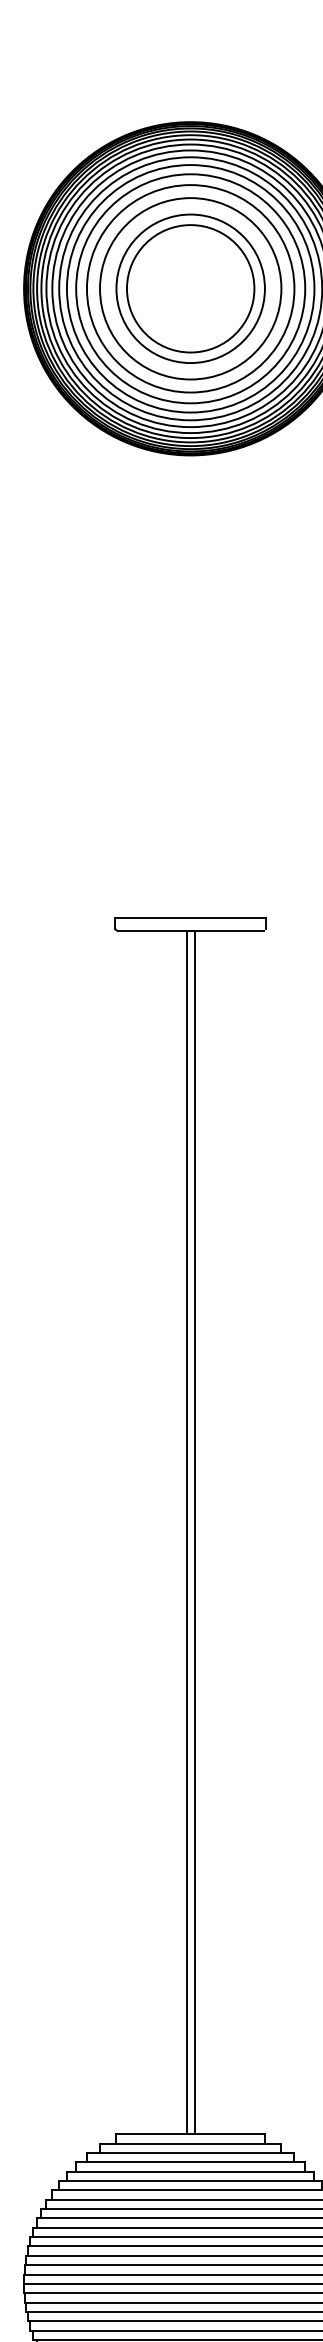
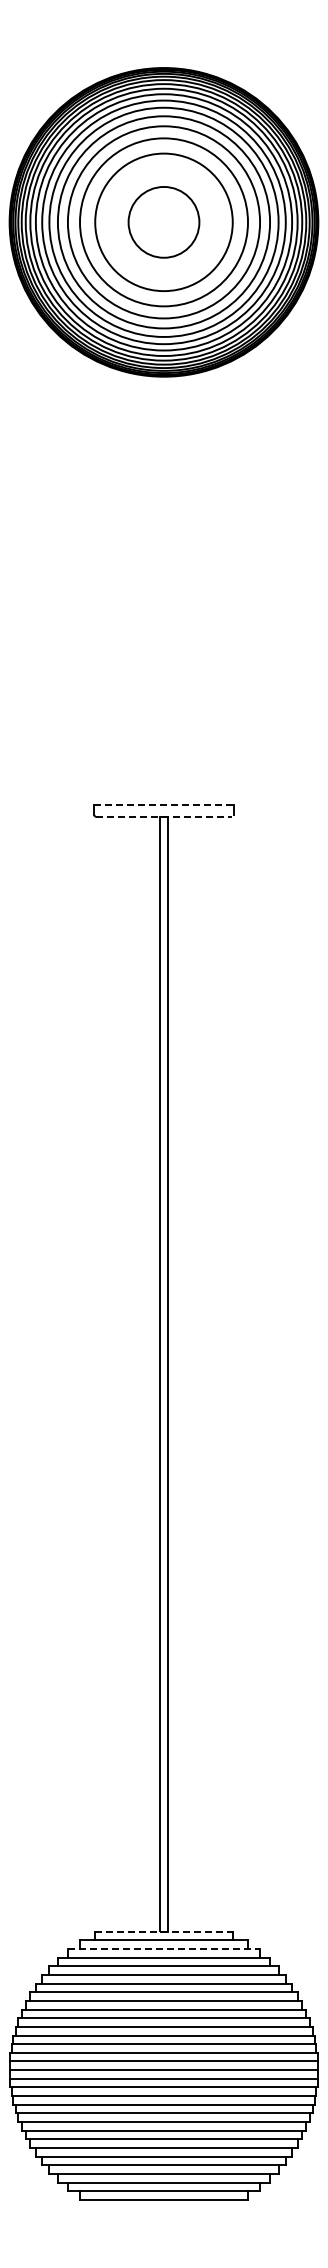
circle: (190, 288) -> (163, 222), size x0.6
line: (190, 918) -> (163, 805), solid -> dashed
line: (191, 930) -> (164, 816), solid -> dashed
line: (191, 2134) -> (164, 1931), solid -> dashed
line: (191, 2152) -> (164, 1948), solid -> dashed

